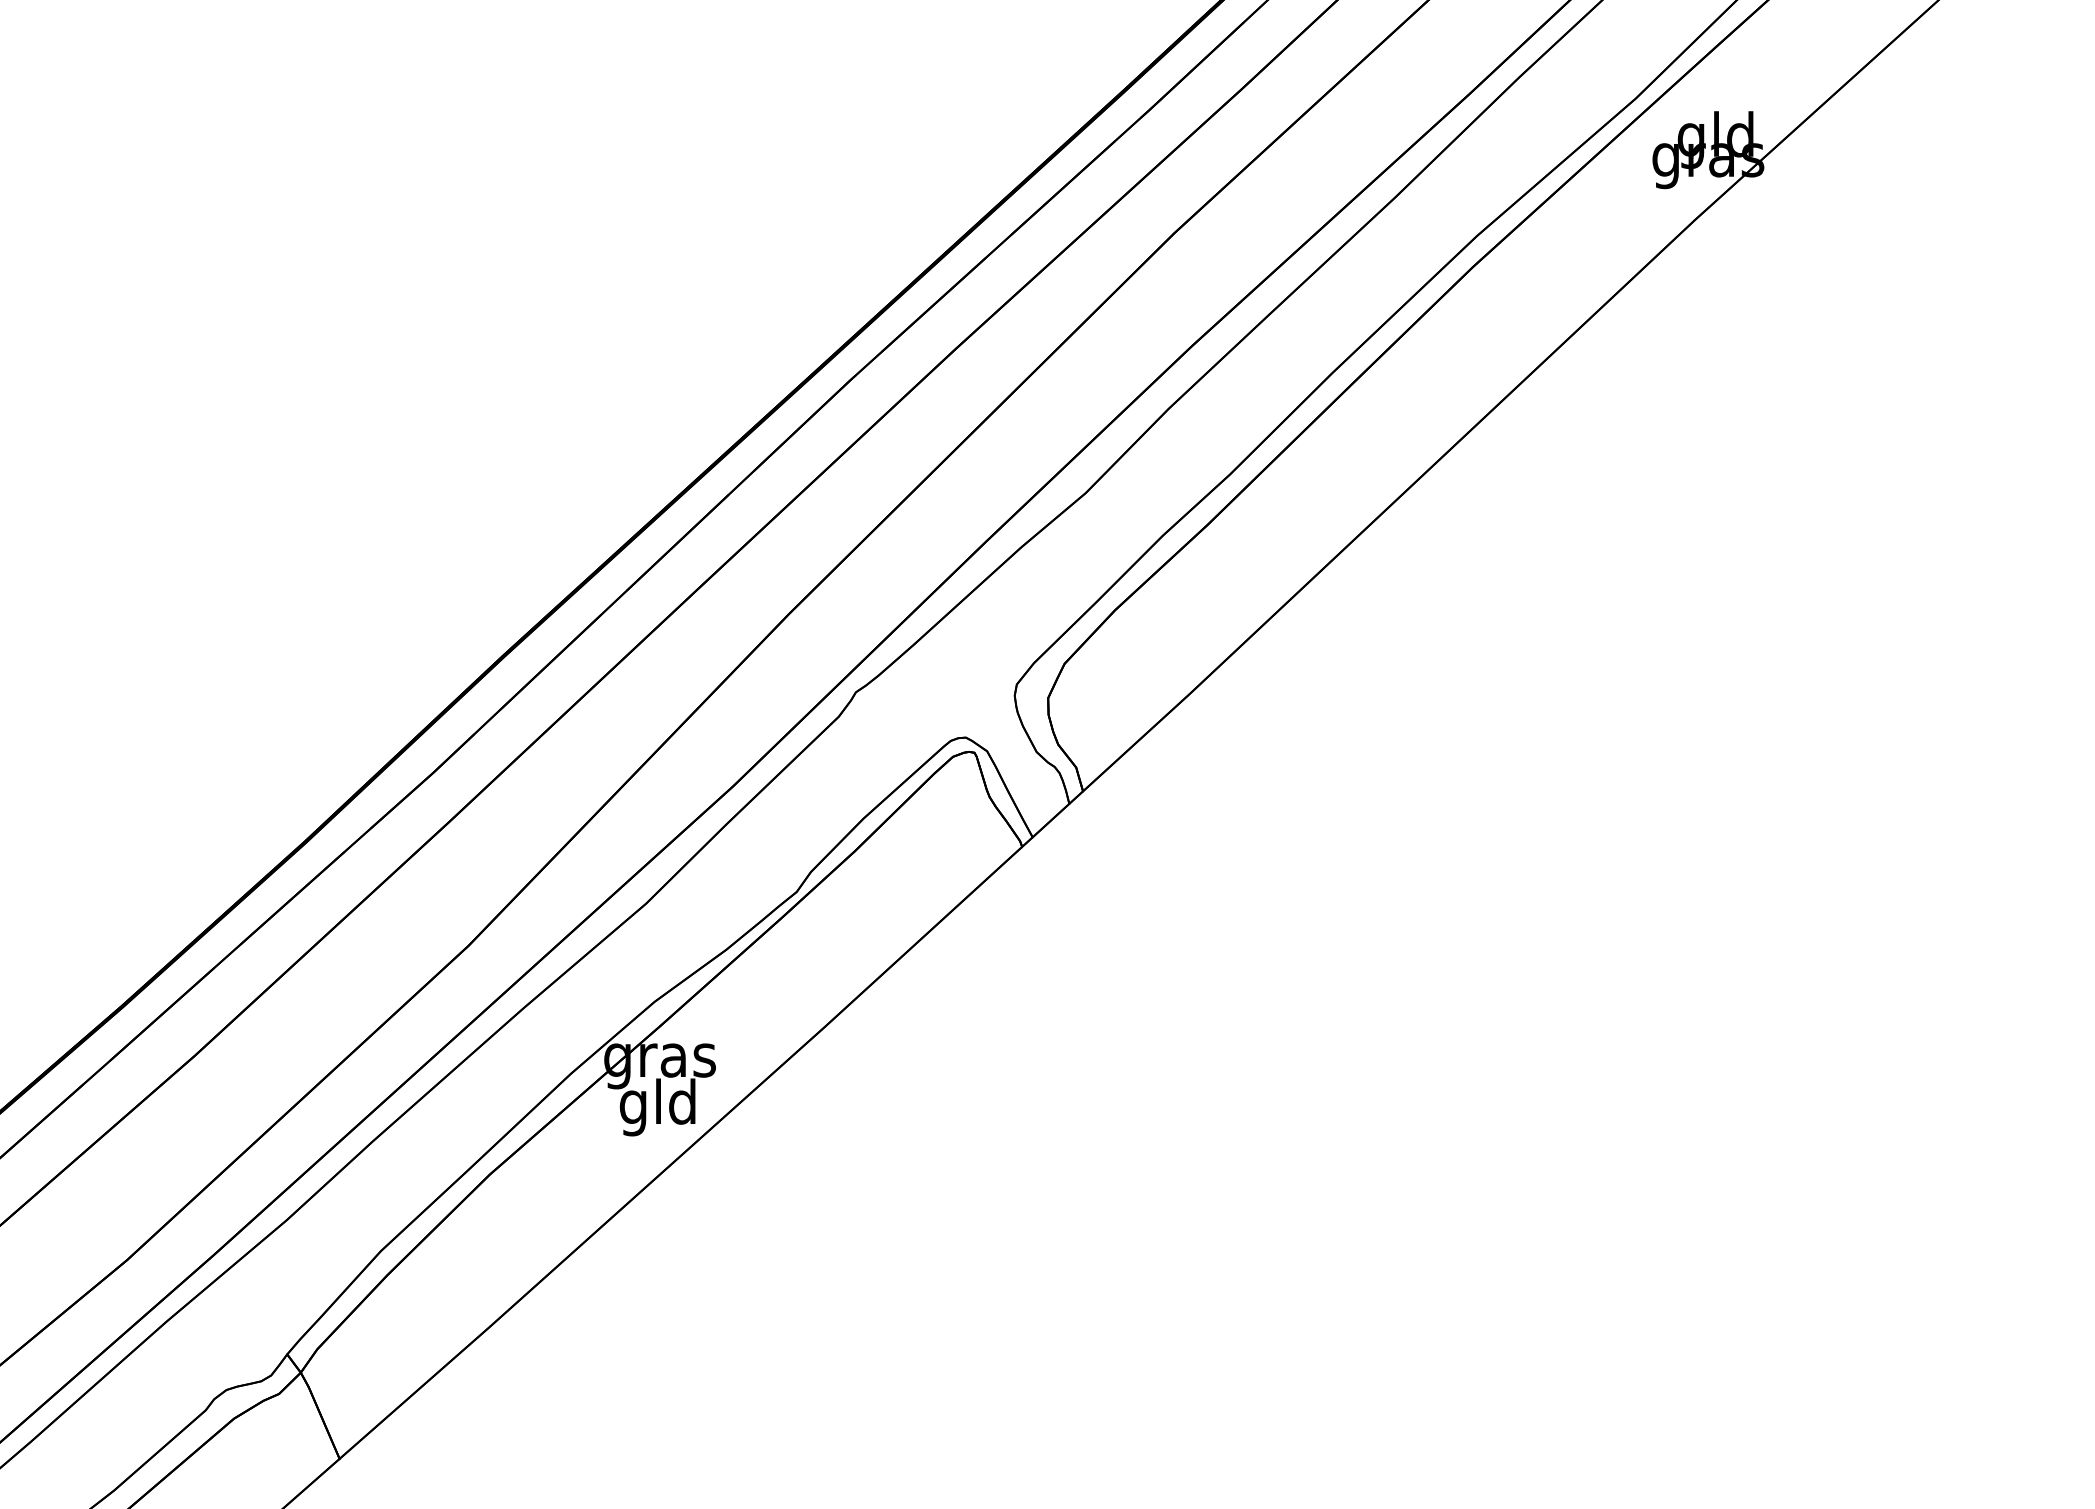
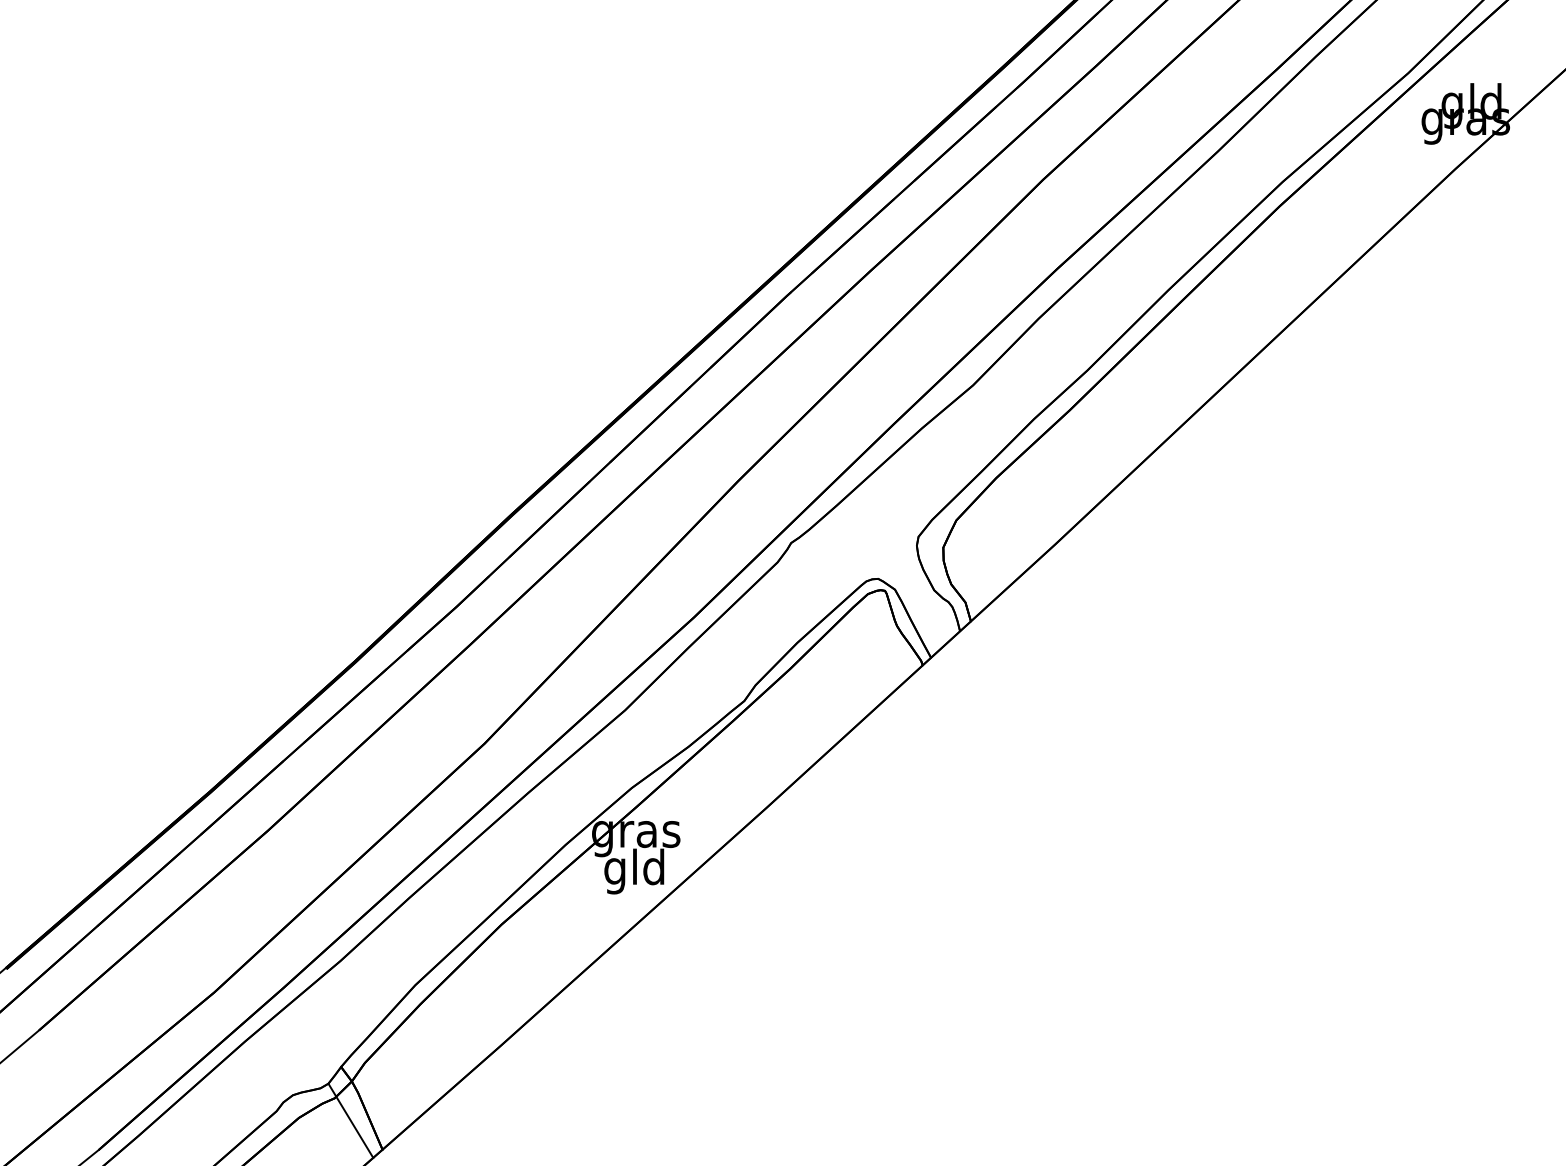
line: (299, 1422) -> (350, 1120), added

